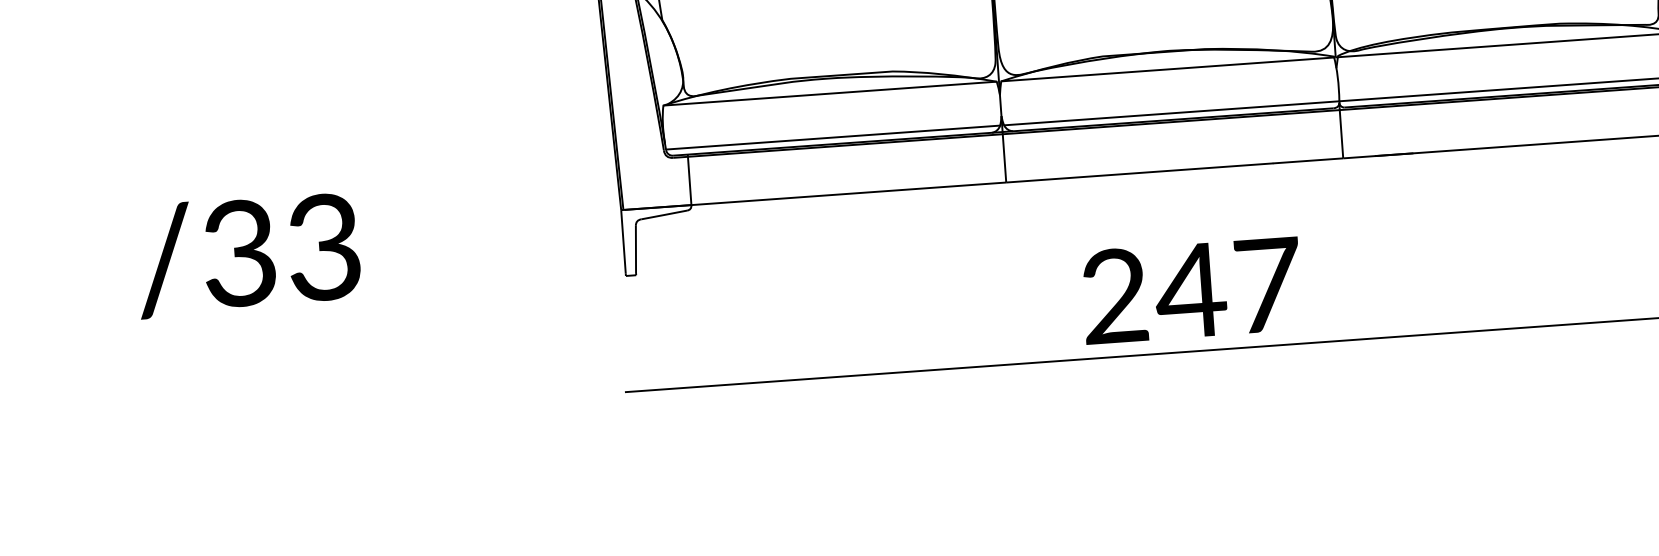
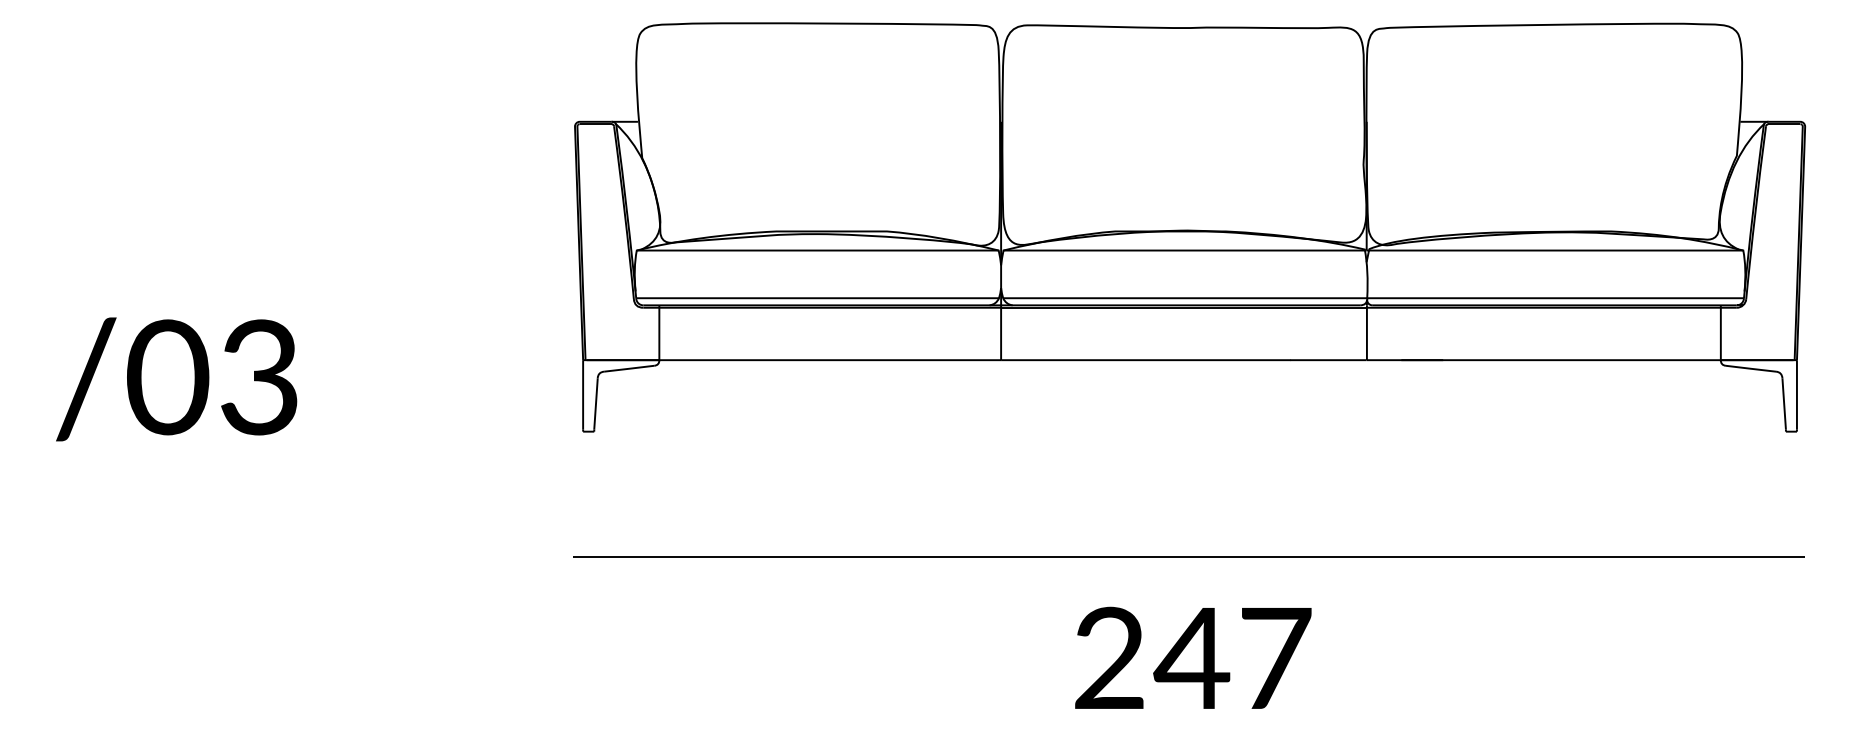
text: (240, 253) -> (168, 377), /33 -> /03
text: (1192, 289) -> (1193, 657), moved

